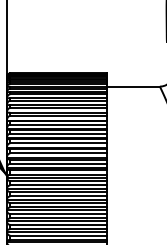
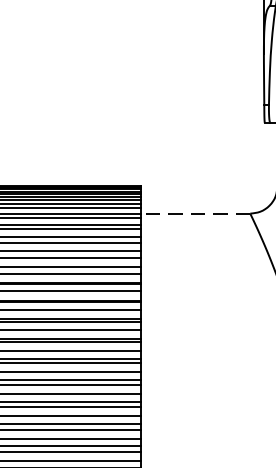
line: (133, 86) -> (196, 213), solid -> dashed

